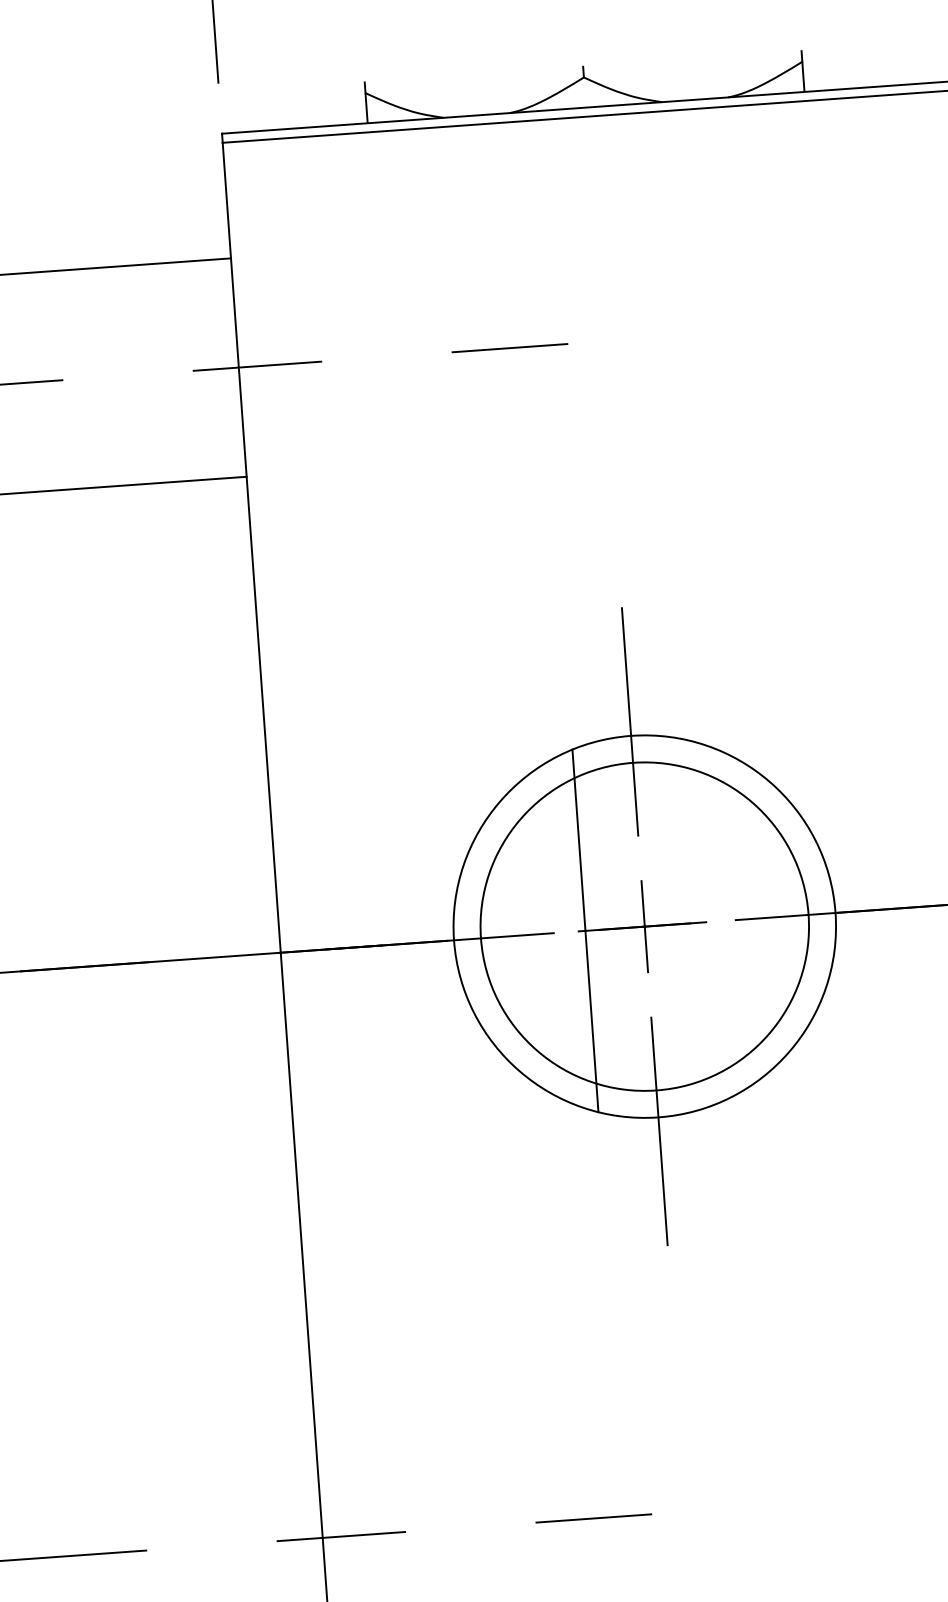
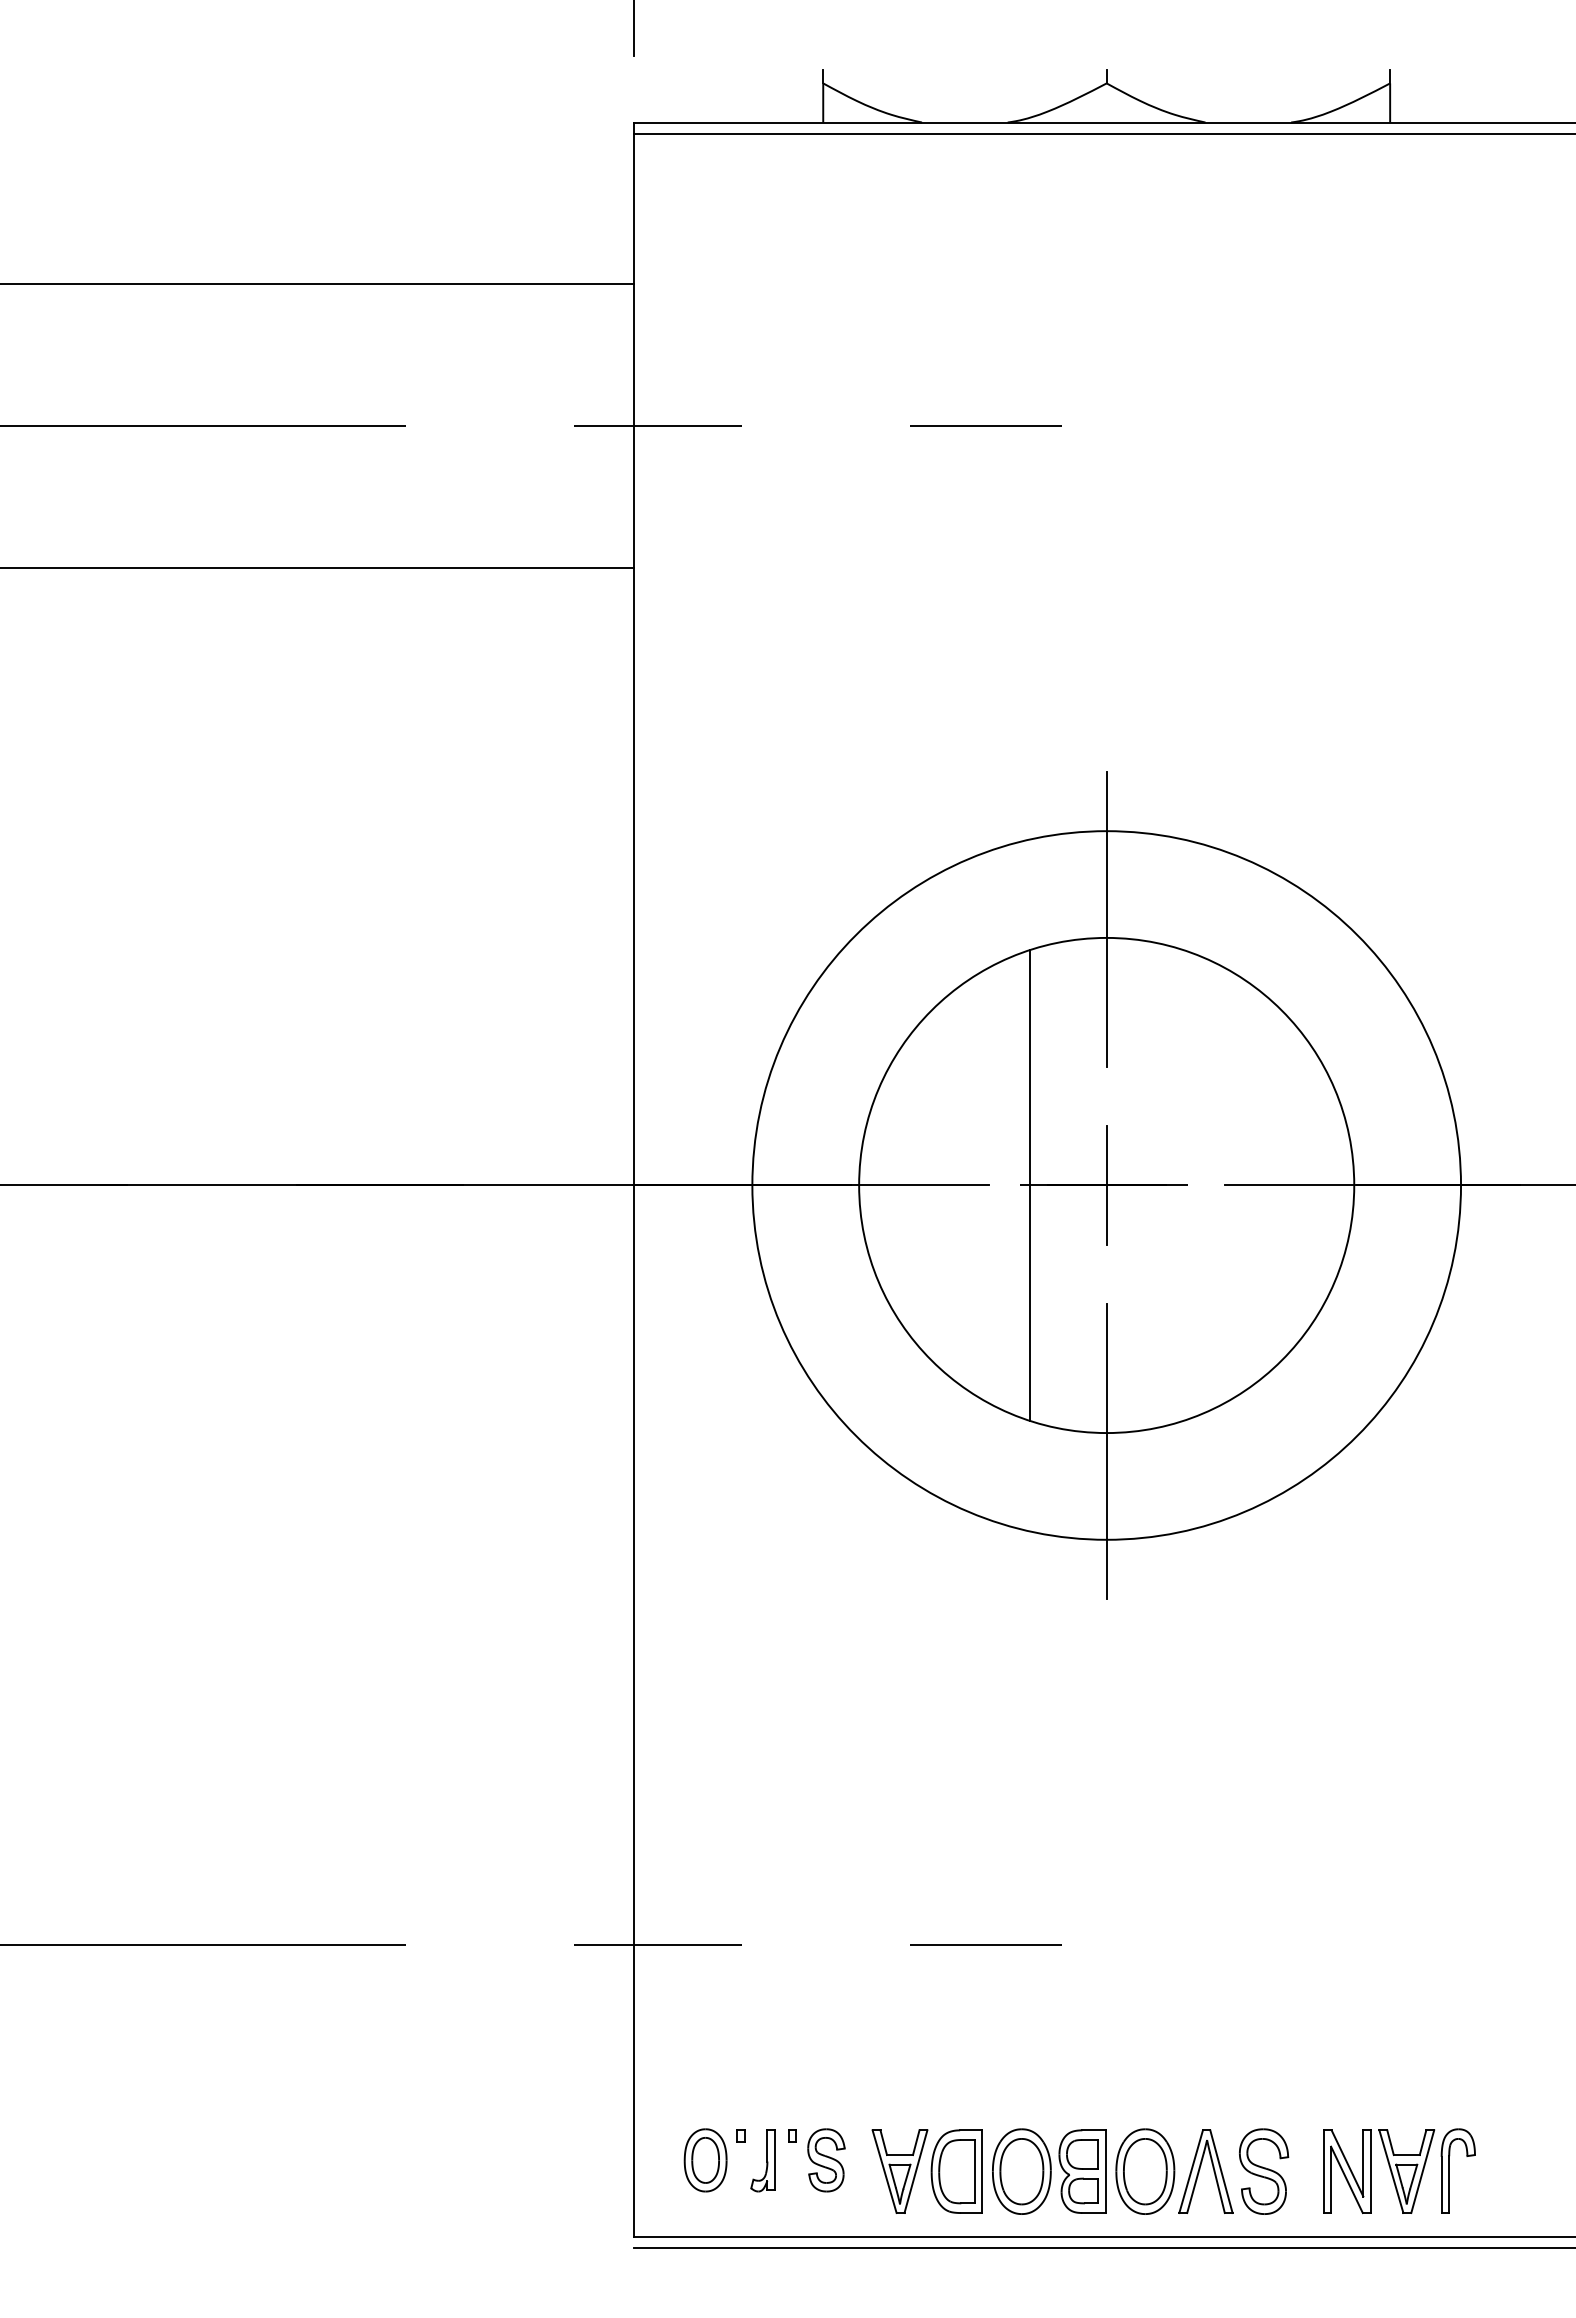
circle: (644, 926) -> (1106, 1185), size x1.67

